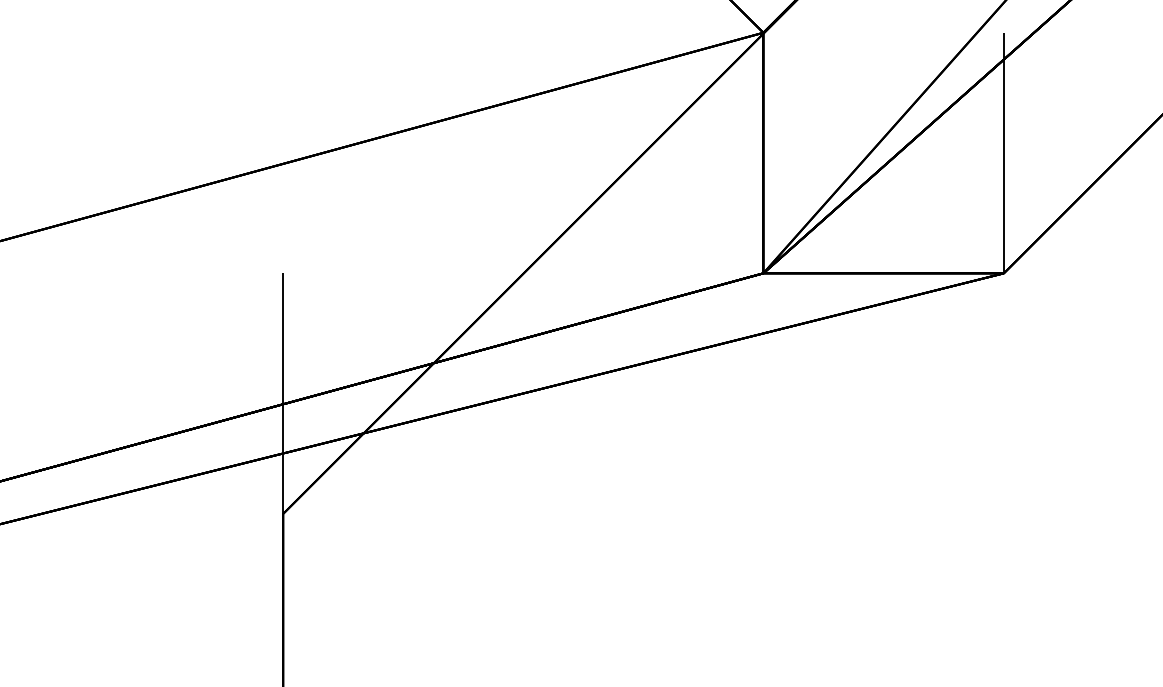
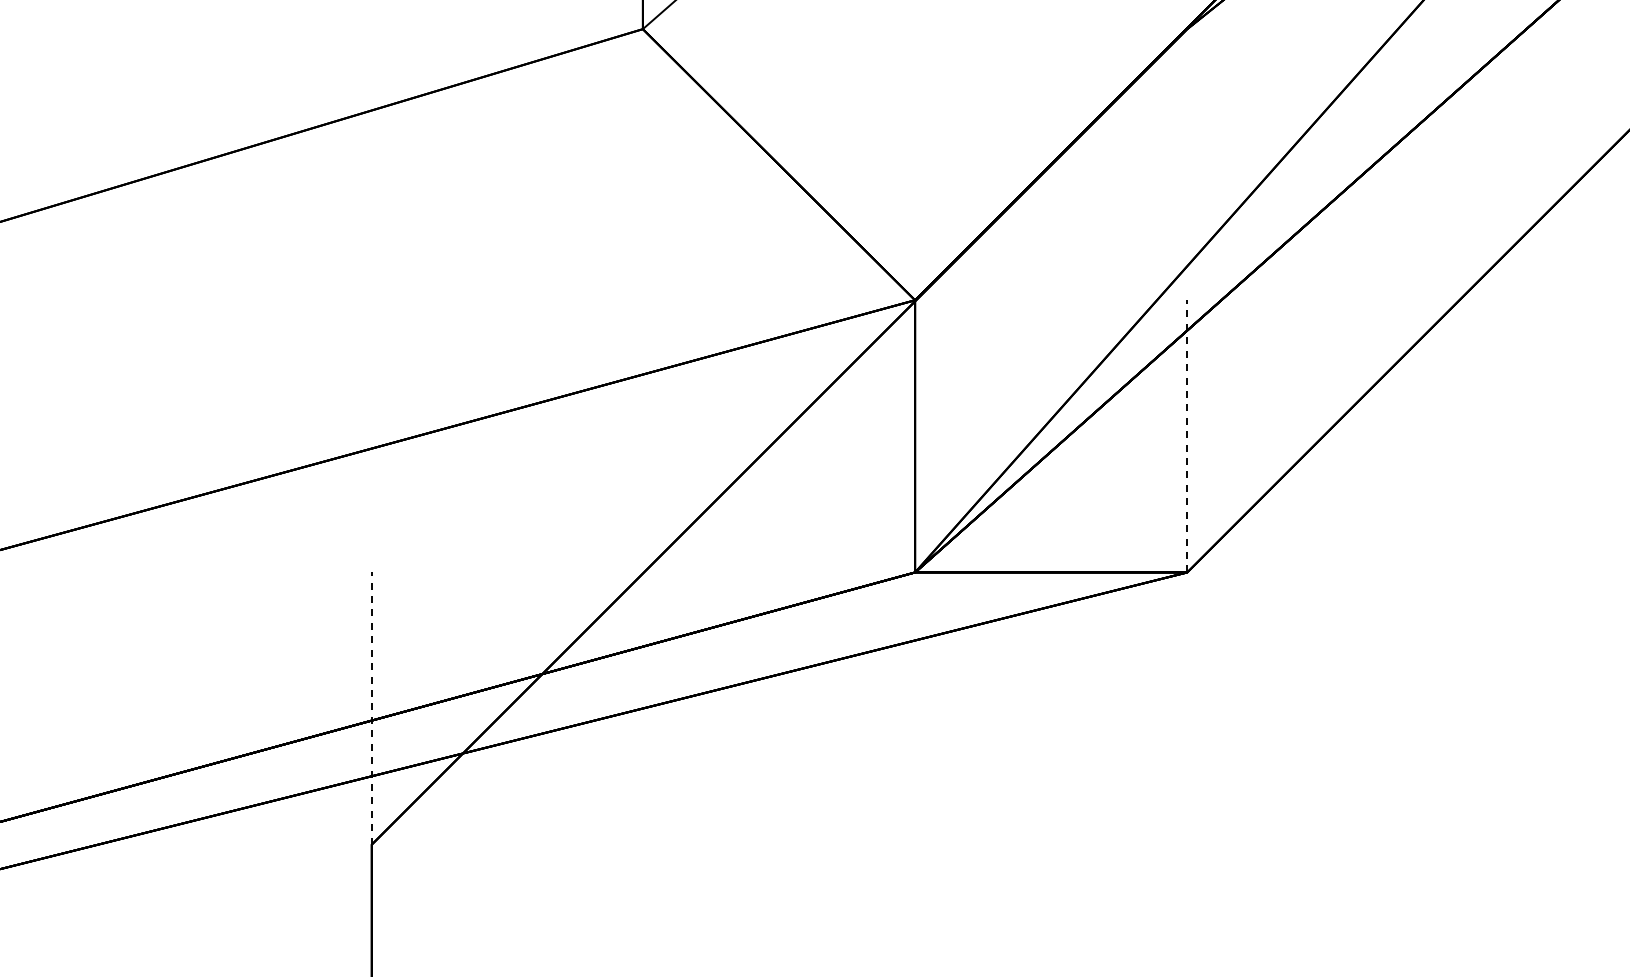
line: (1004, 152) -> (1187, 435), solid -> dashed
line: (282, 393) -> (371, 708), solid -> dashed

